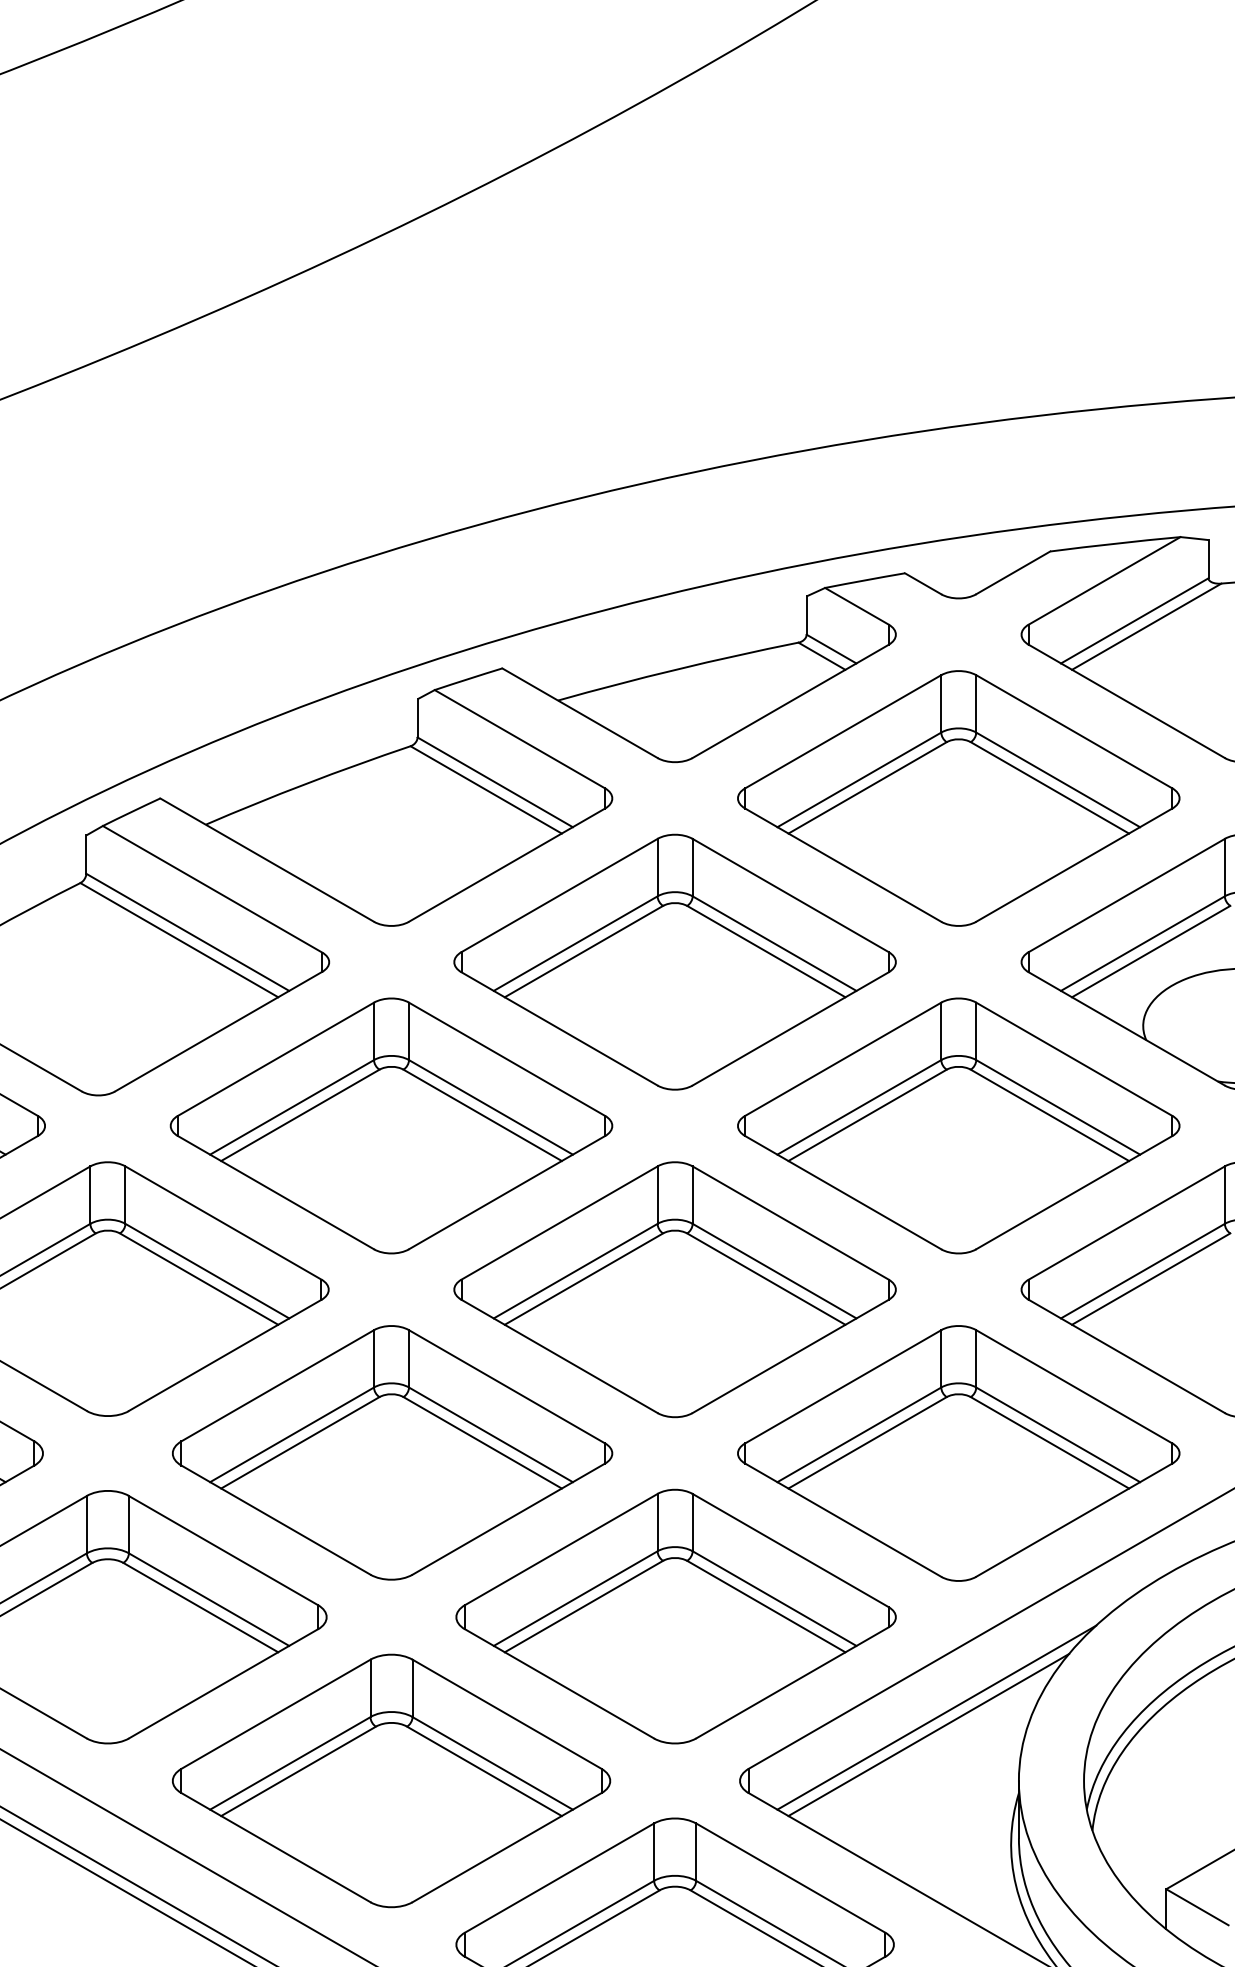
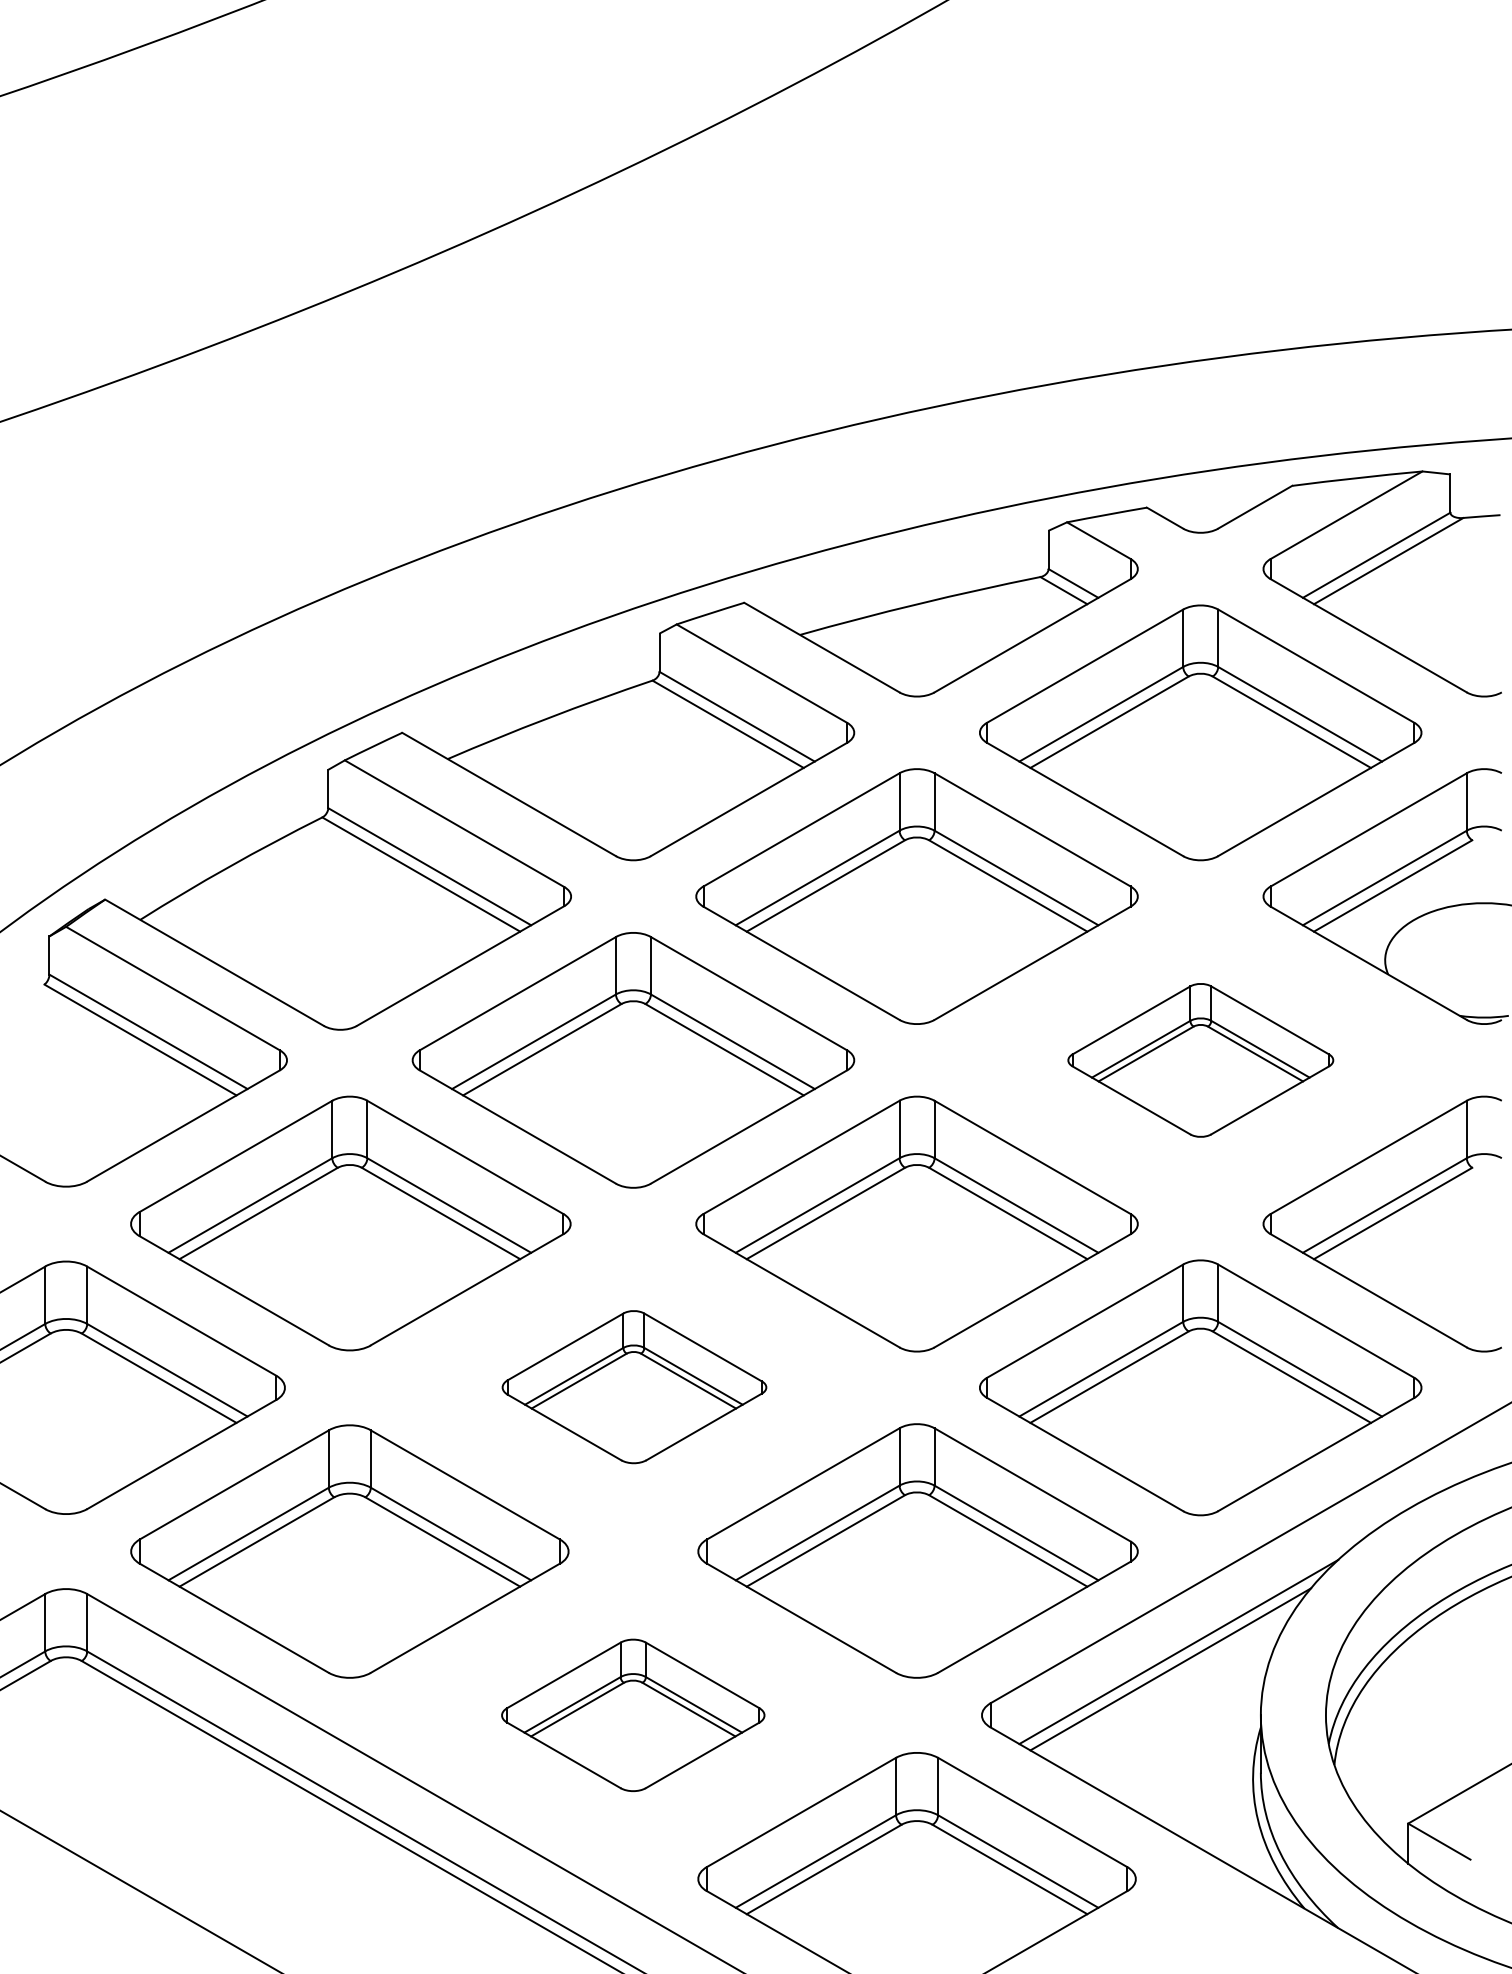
part: (958, 1126) -> (1200, 1060), size x0.6
part: (392, 1452) -> (634, 1386), size x0.6
part: (390, 1781) -> (632, 1715), size x0.6

